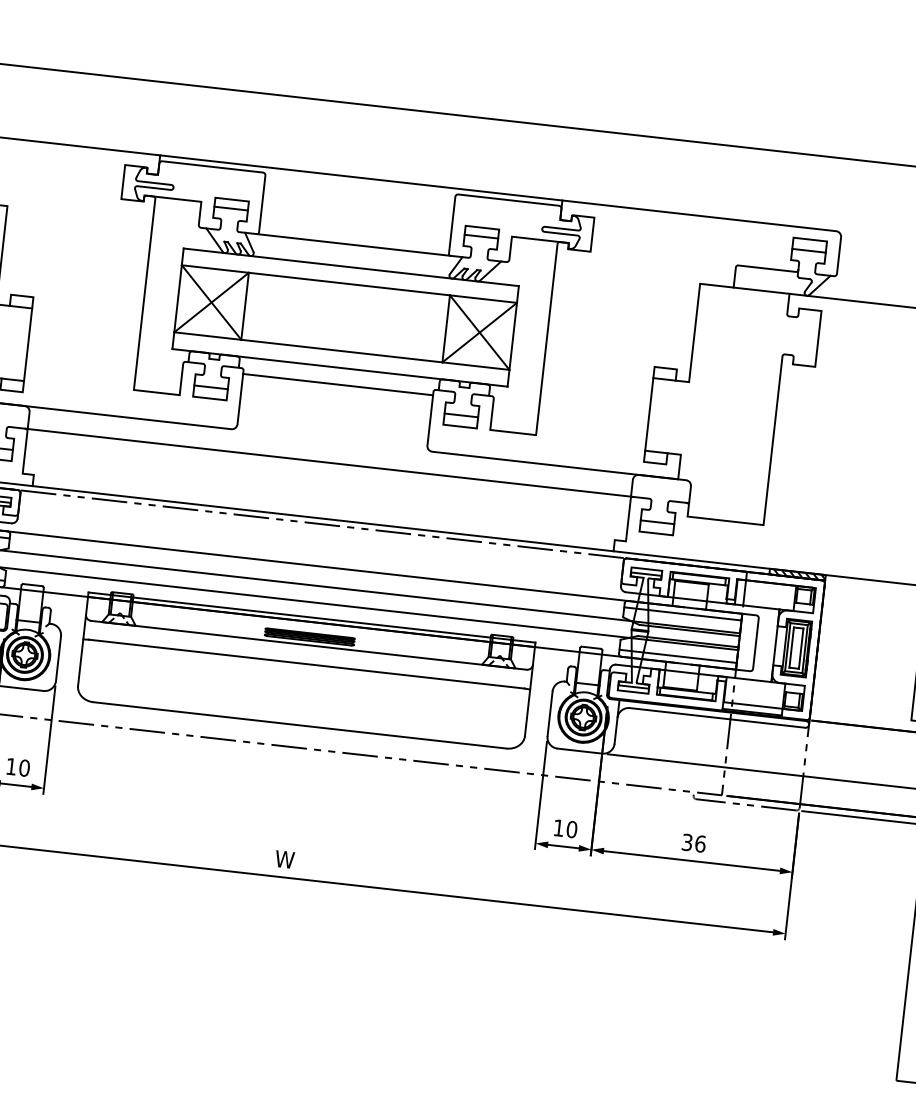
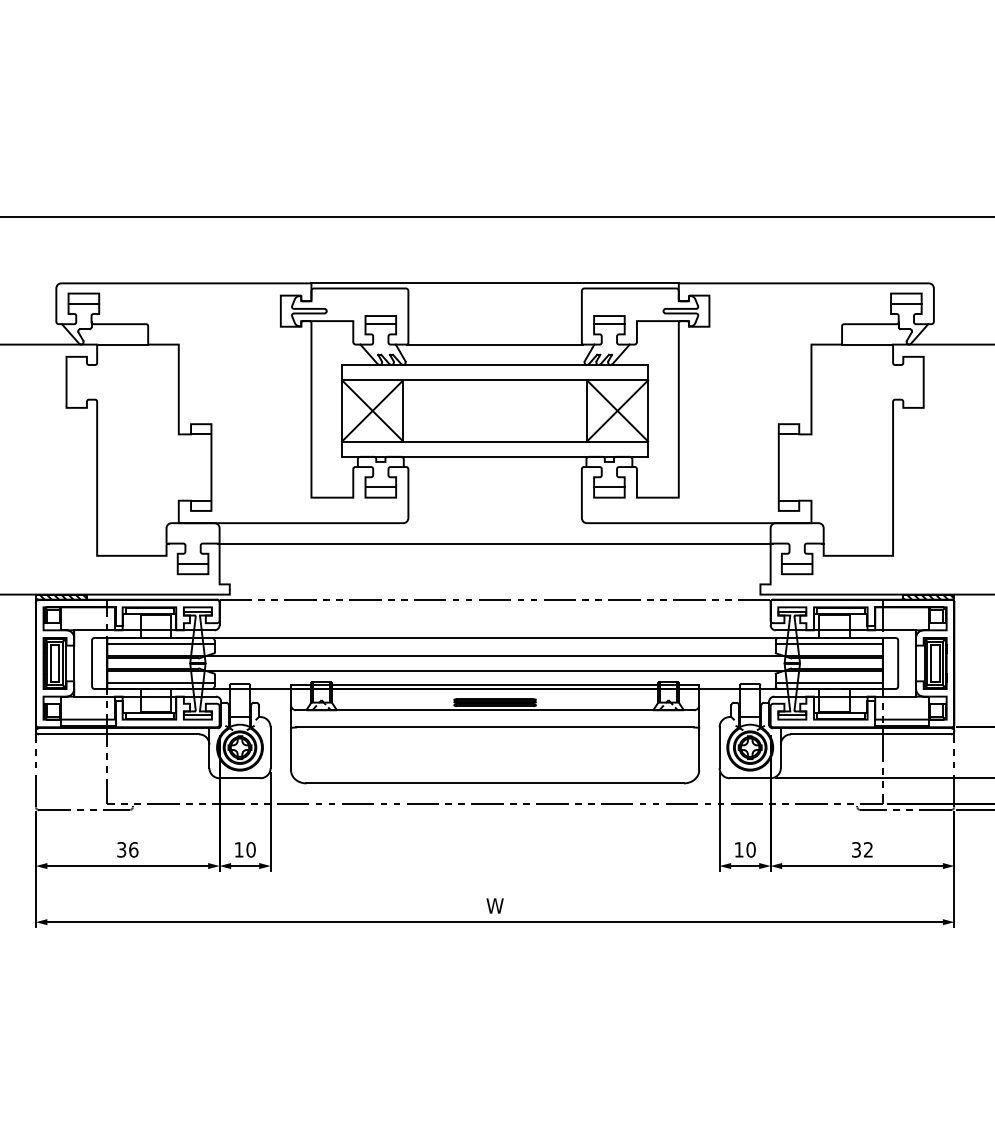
line: (337, 384) -> (494, 472), removed
line: (322, 518) -> (494, 594), removed
text: (700, 843) -> (868, 849), 36 -> 32

